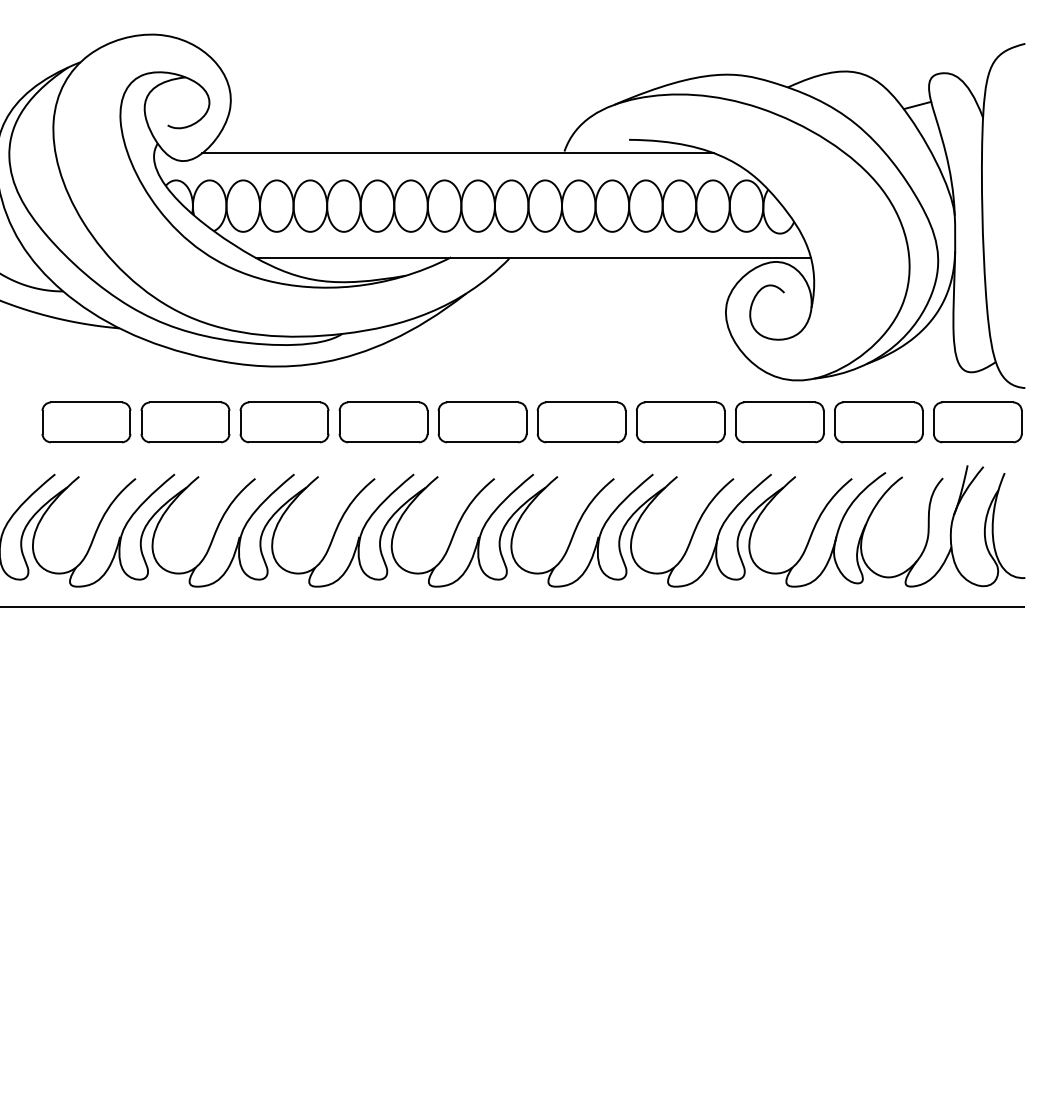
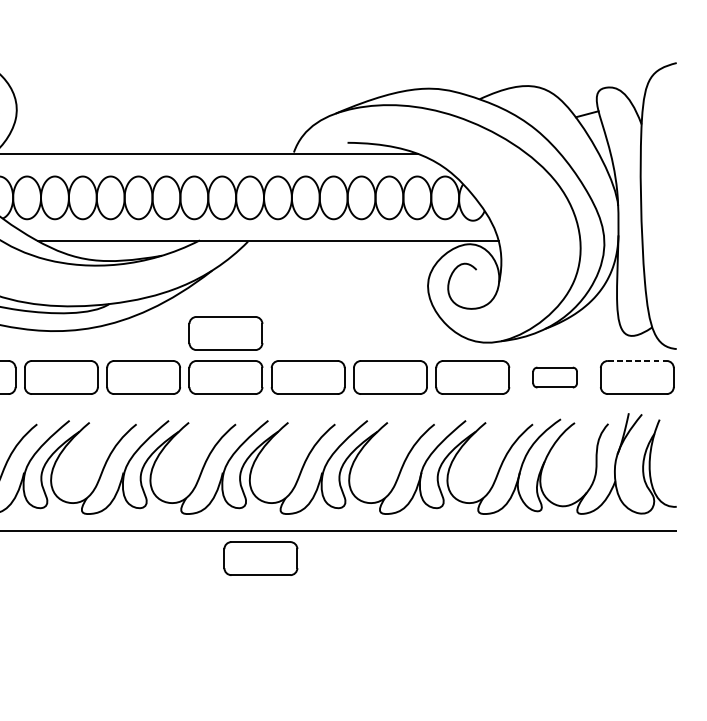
part: (482, 369) -> (225, 333), added
line: (978, 402) -> (637, 361), solid -> dashed
part: (878, 422) -> (554, 377), size x0.6
part: (524, 640) -> (260, 558), added

